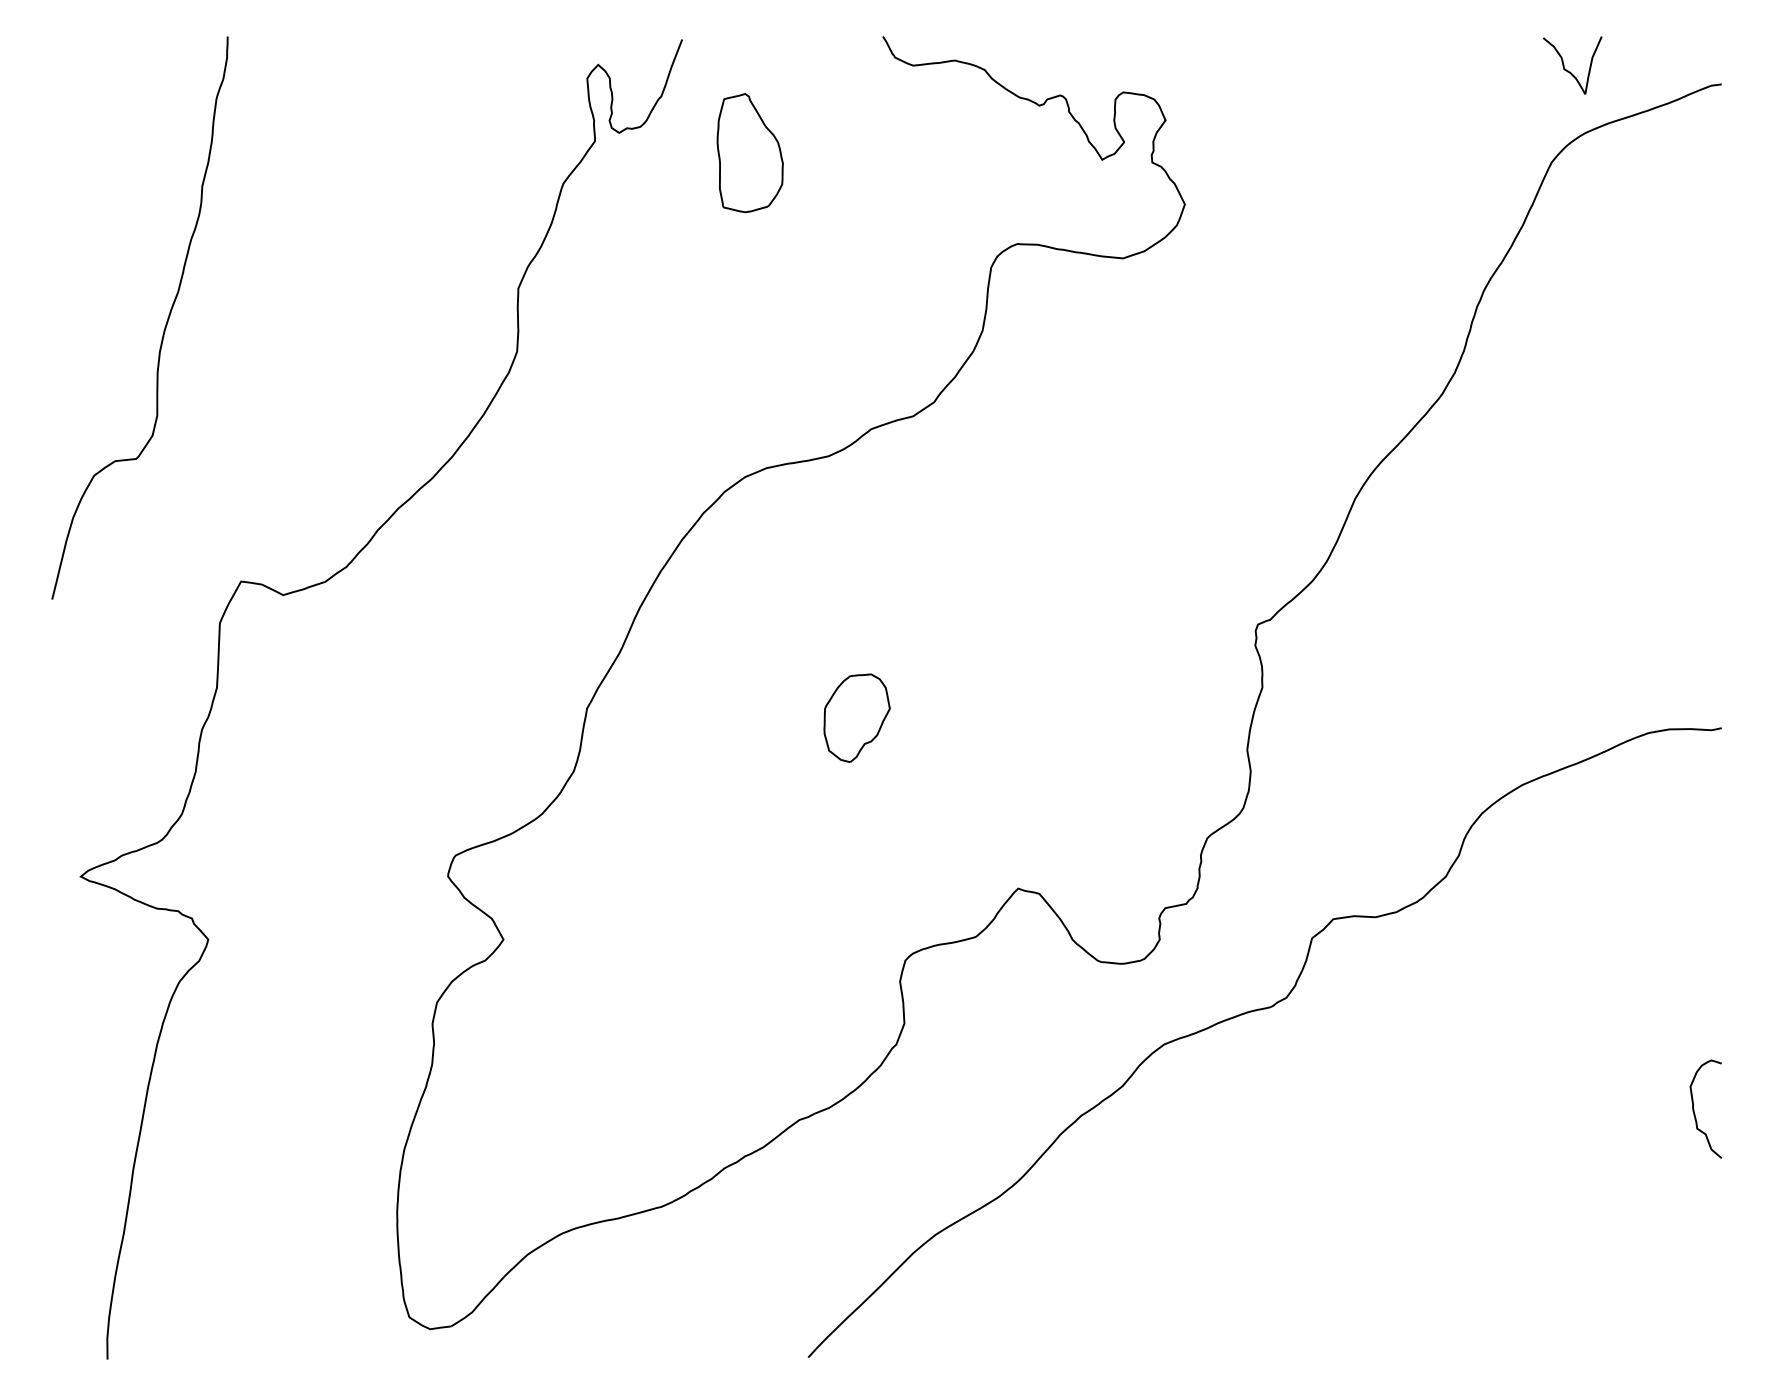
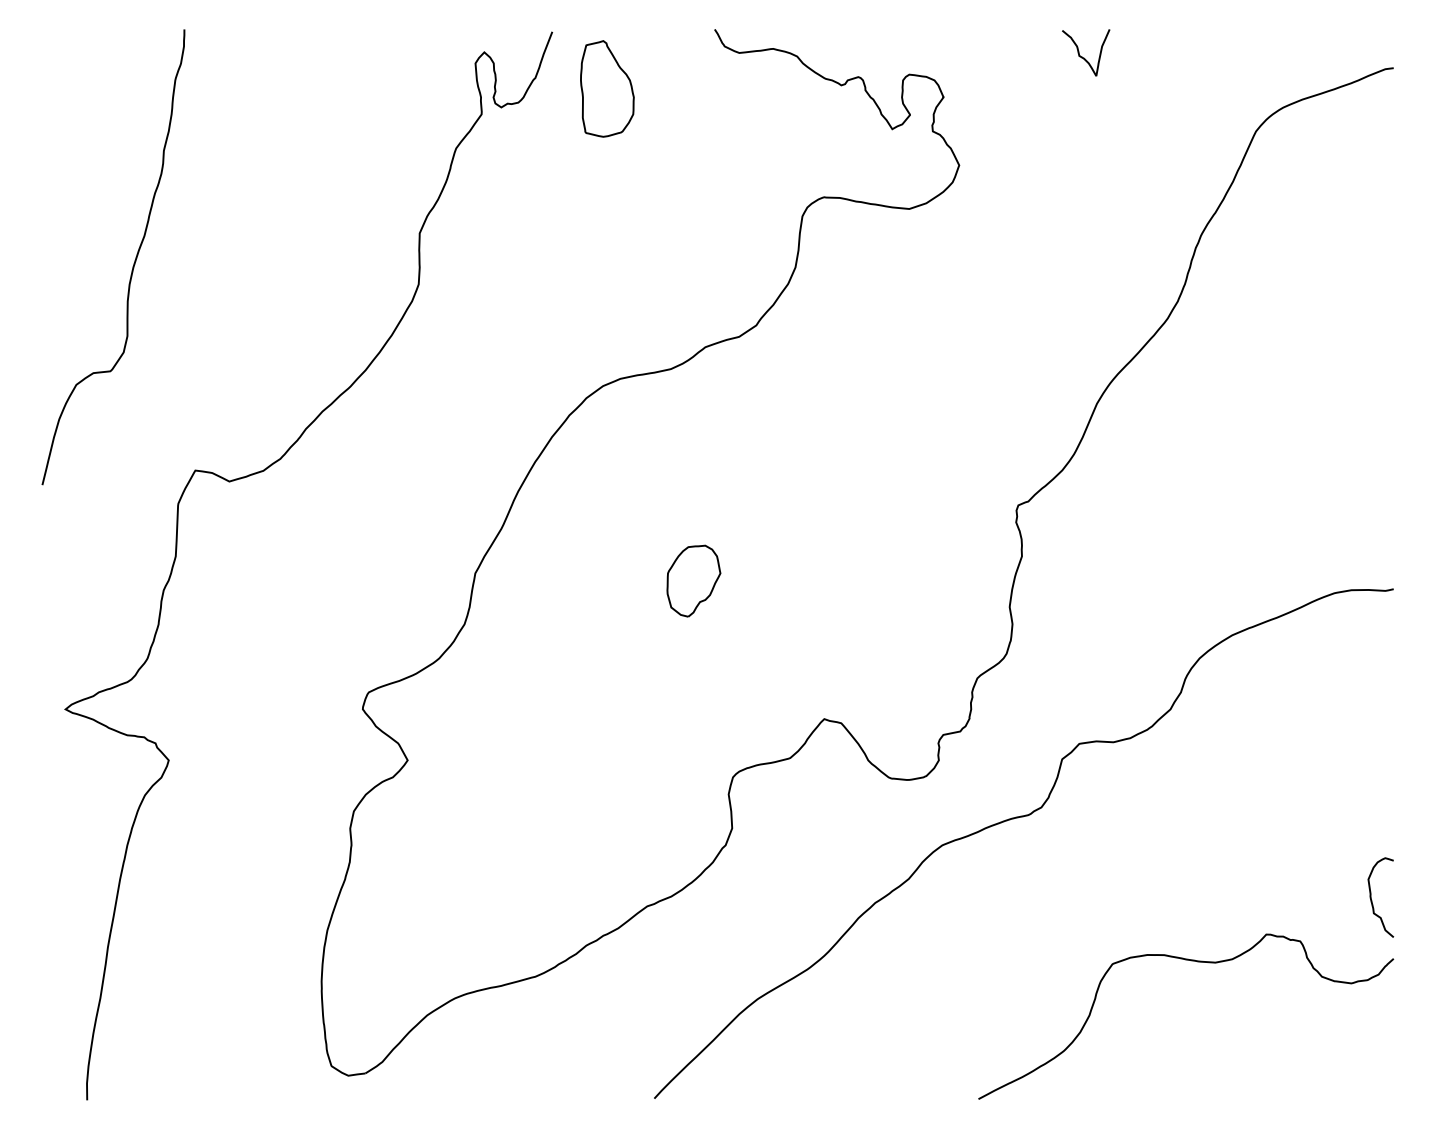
curve: (1570, 71) -> (1084, 57), moved
part: (749, 153) -> (606, 89), moved
curve: (1476, 1188) -> (1195, 961), added

